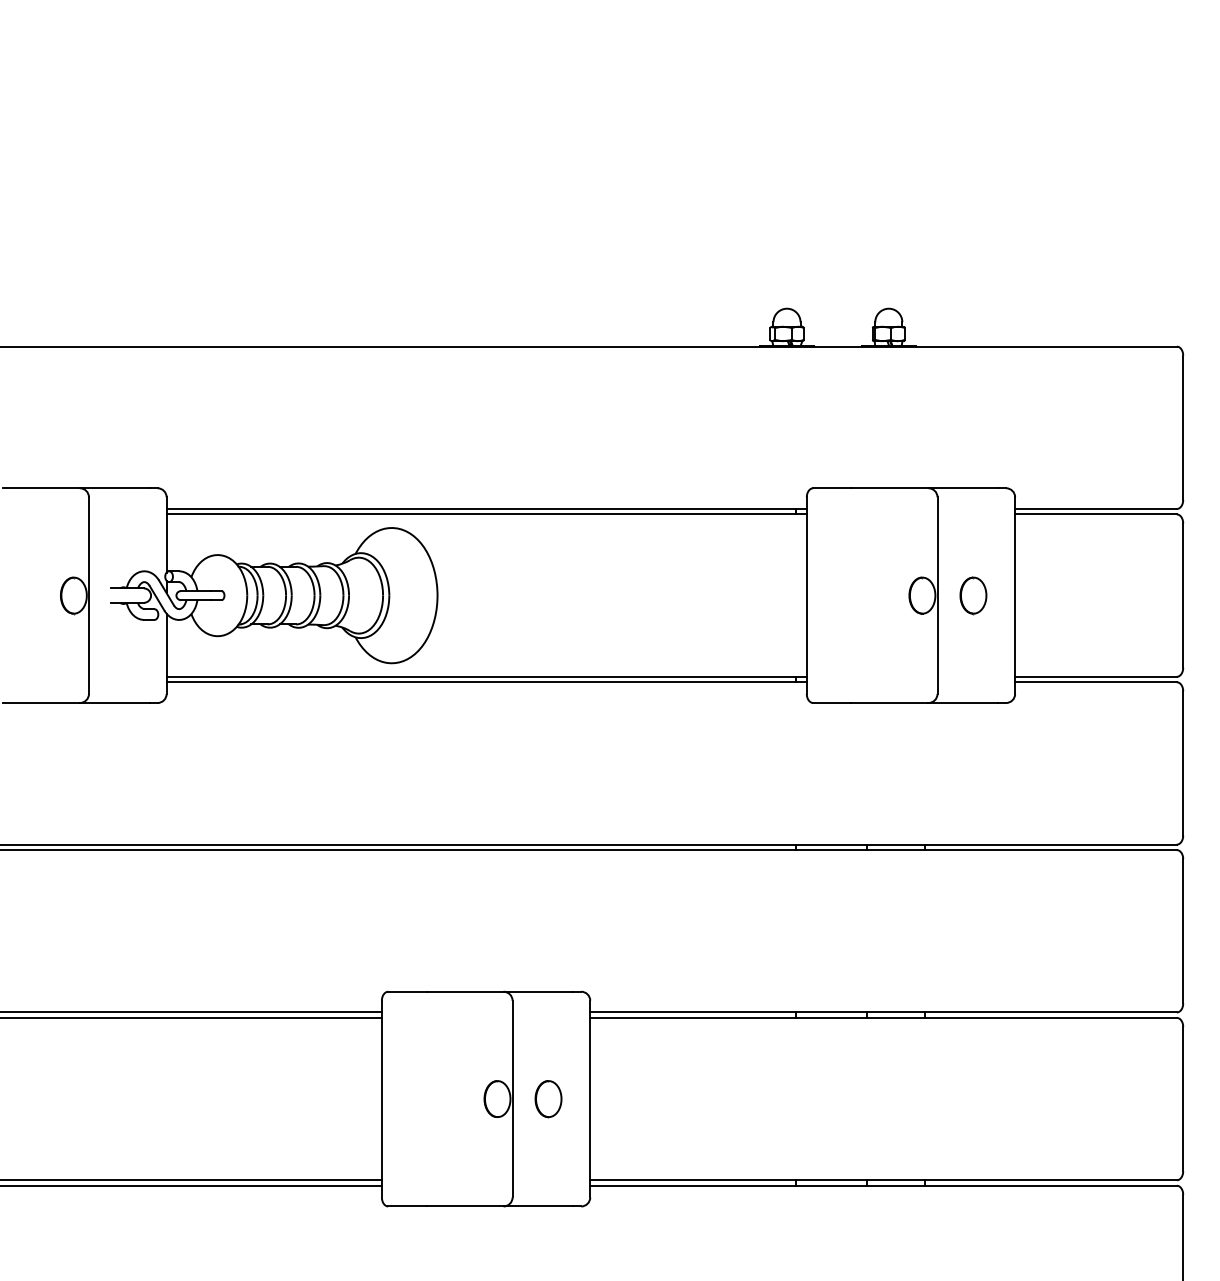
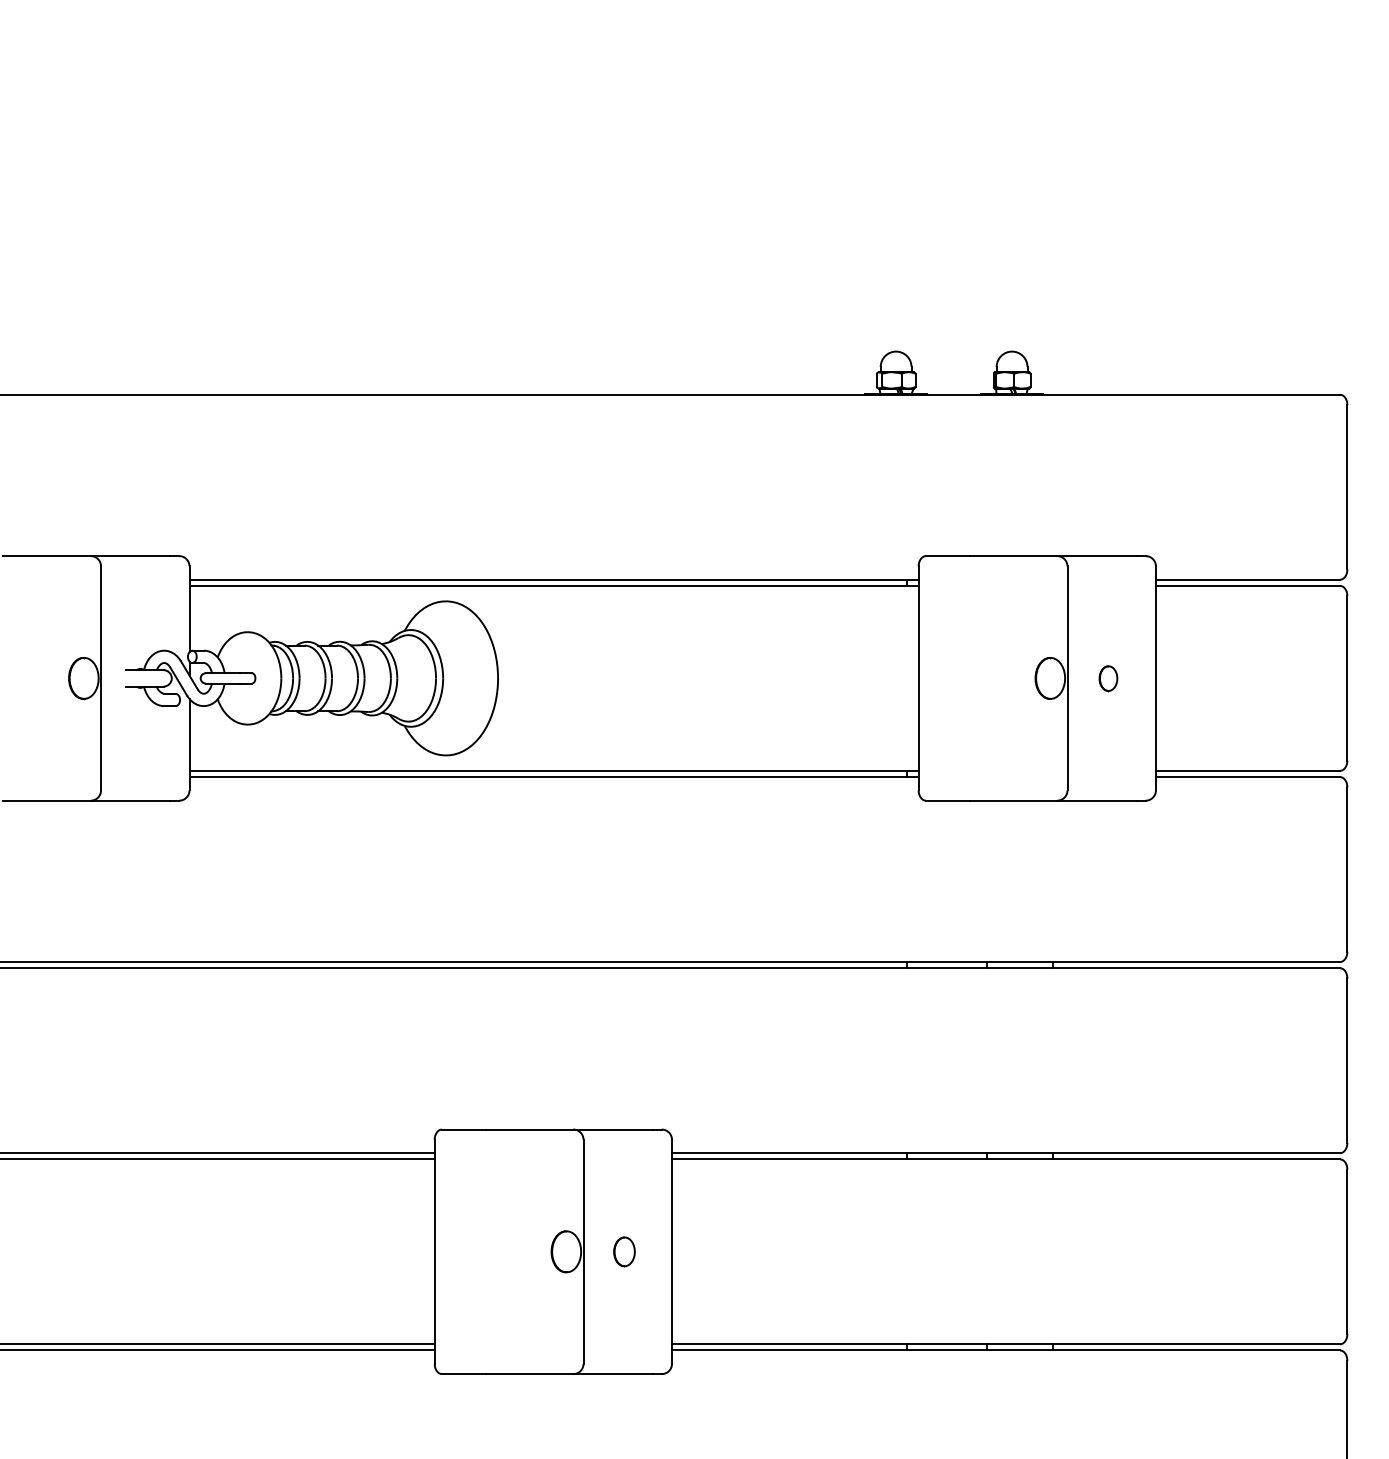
part: (973, 595) -> (1108, 678), size x0.6
part: (548, 1098) -> (624, 1251), size x0.7

